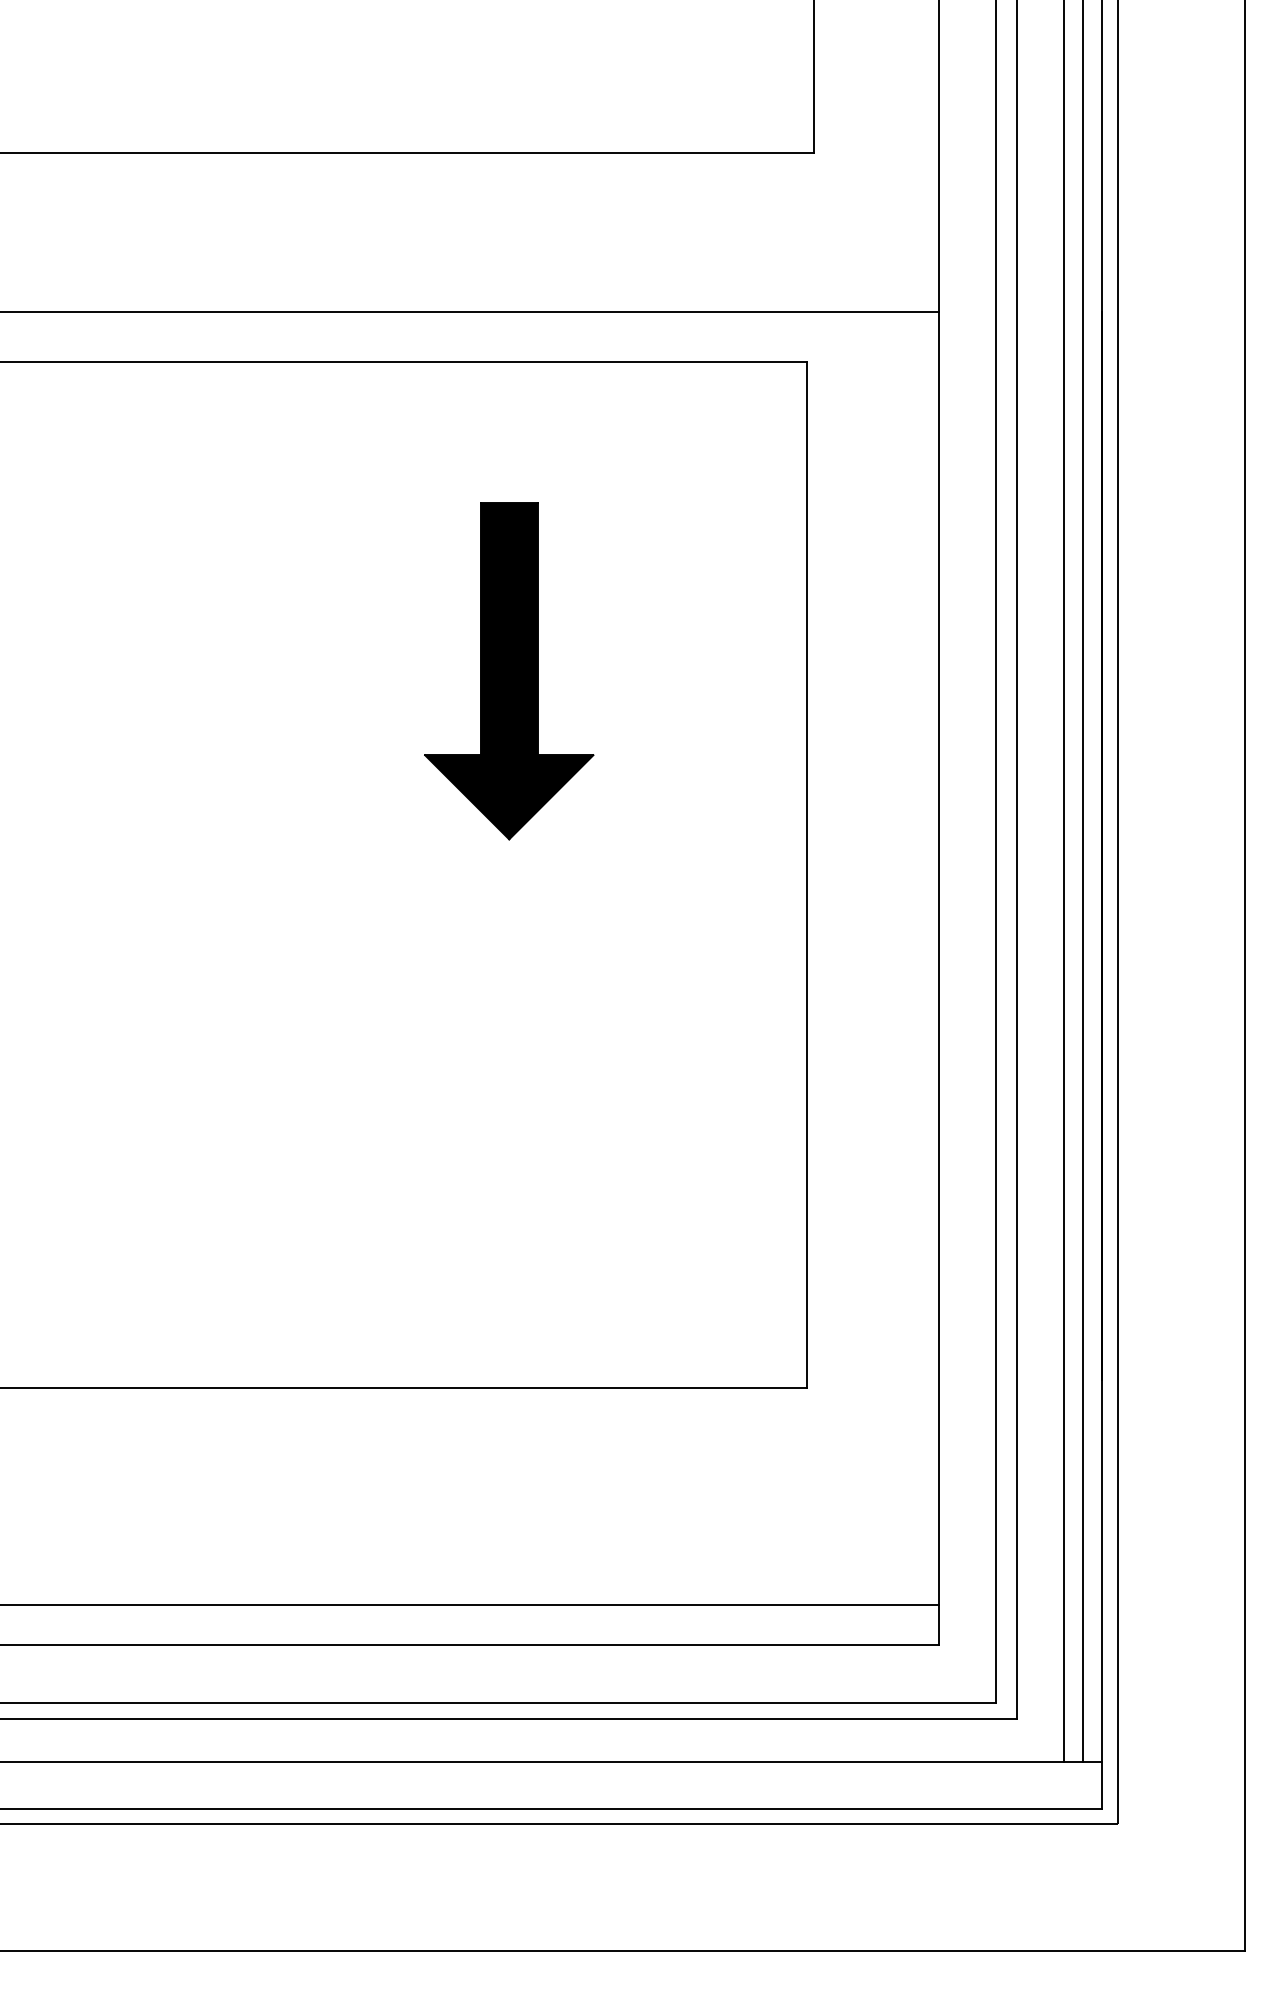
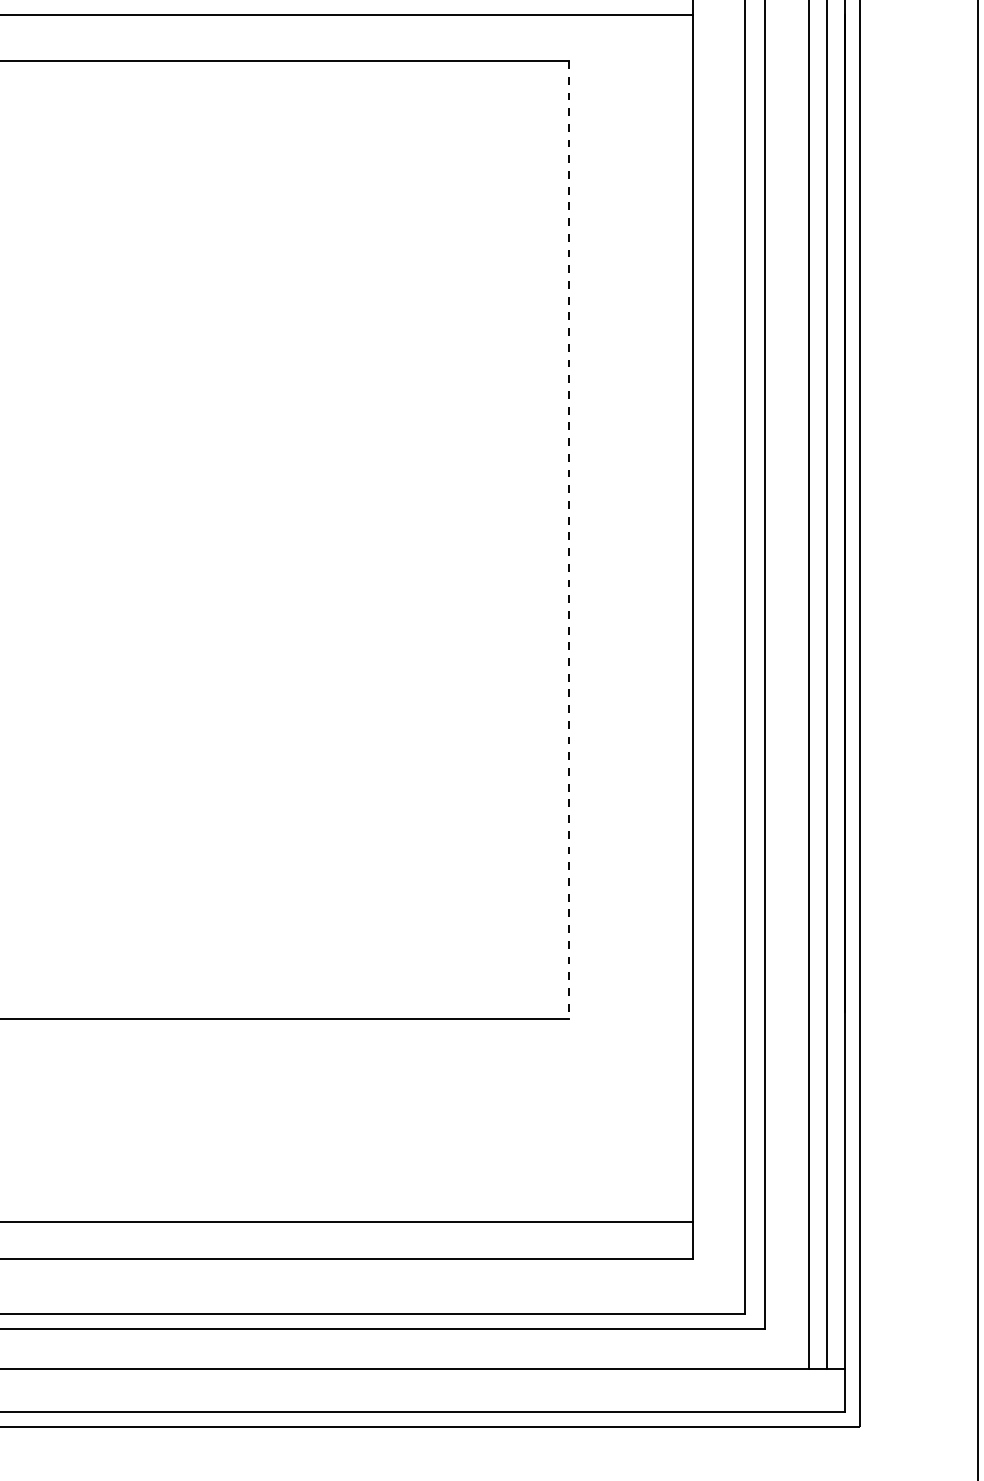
part: (509, 671) -> (291, 350), removed
line: (806, 875) -> (568, 540), solid -> dashed

